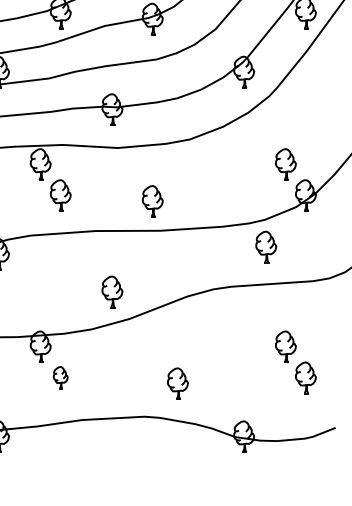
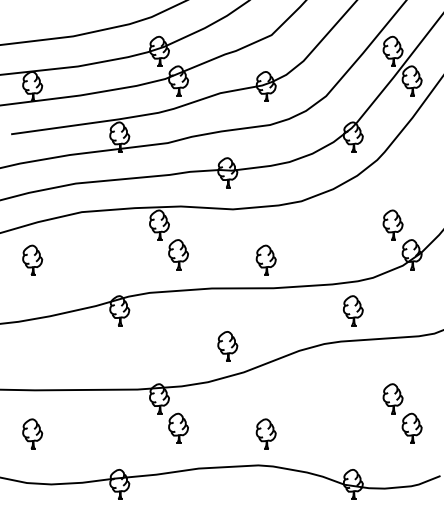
part: (266, 246) -> (353, 310), moved
part: (60, 376) -> (178, 427), size x1.43
part: (177, 383) -> (265, 433), moved

